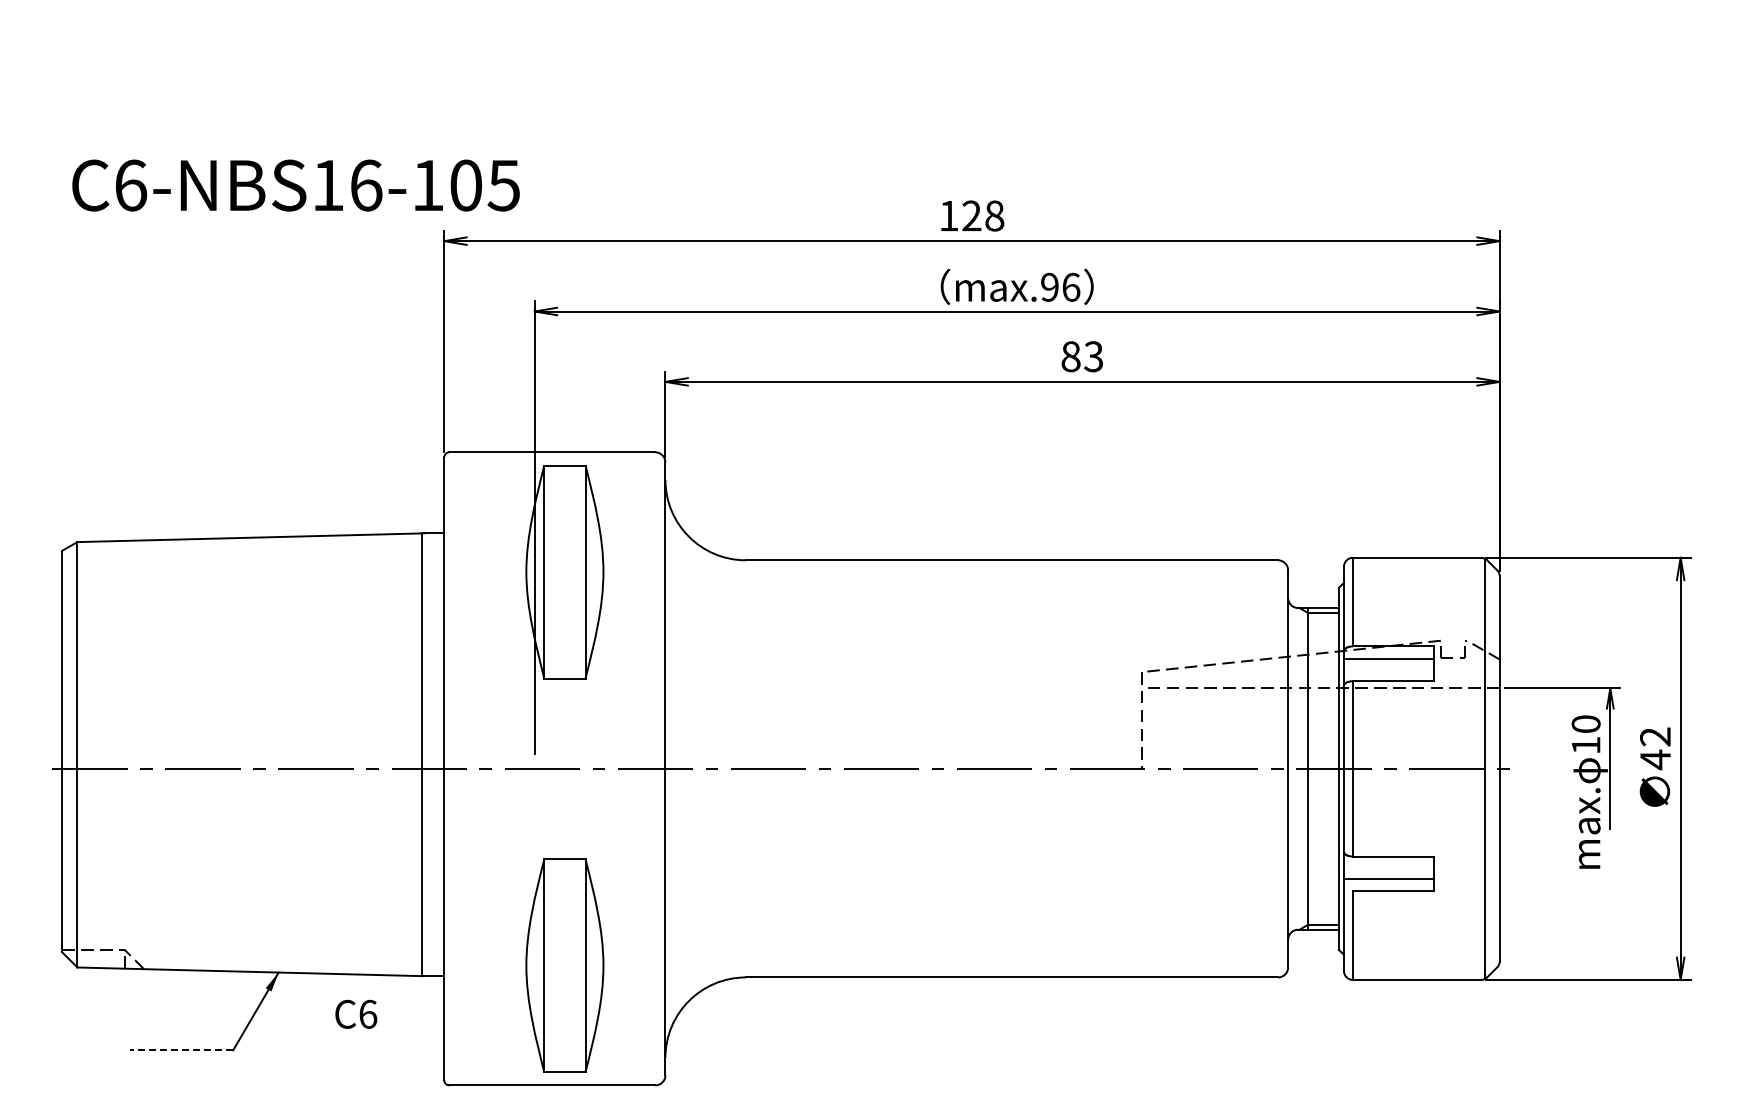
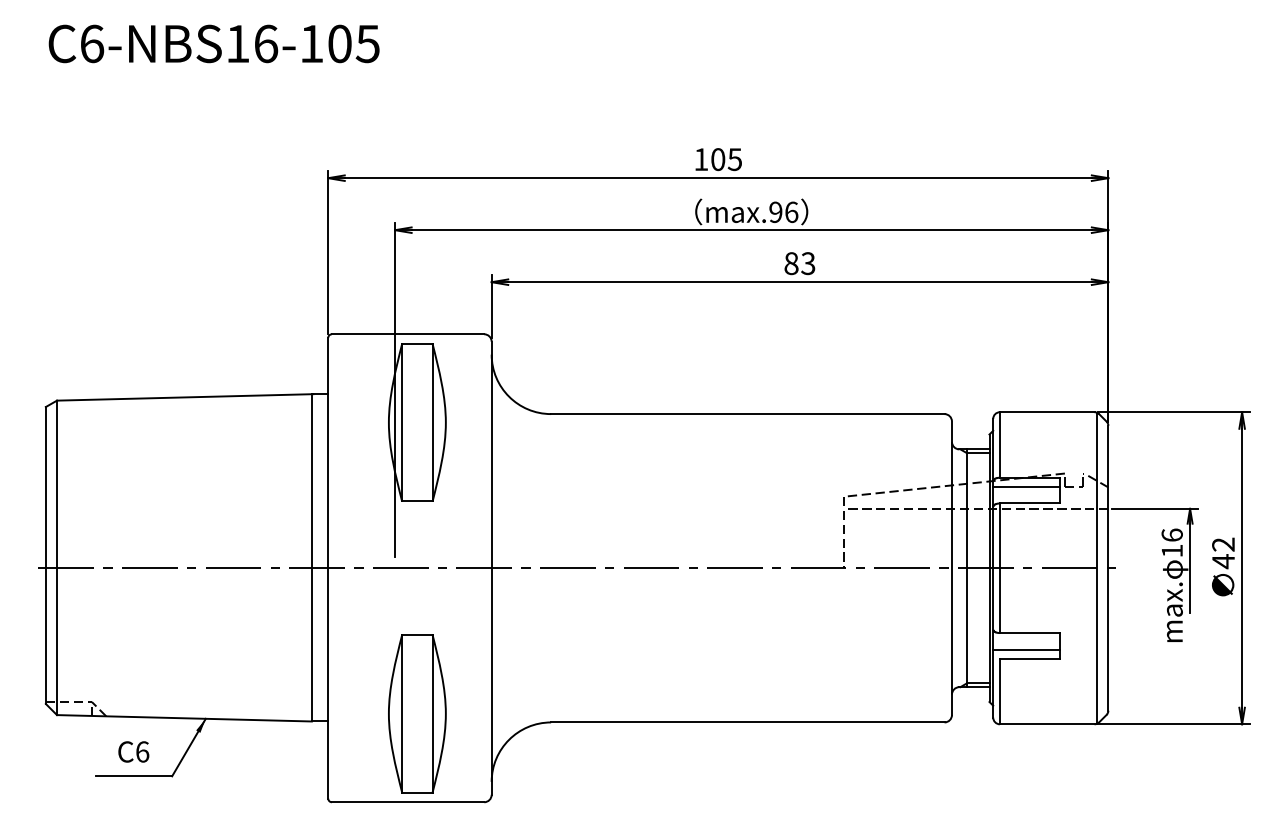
text: (295, 185) -> (213, 43), moved
text: (983, 215) -> (726, 159), 128 -> 105
text: (1585, 723) -> (1171, 534), 10 -> 16
text: (356, 1013) -> (133, 751), moved
line: (181, 1050) -> (133, 776), dashed -> solid

